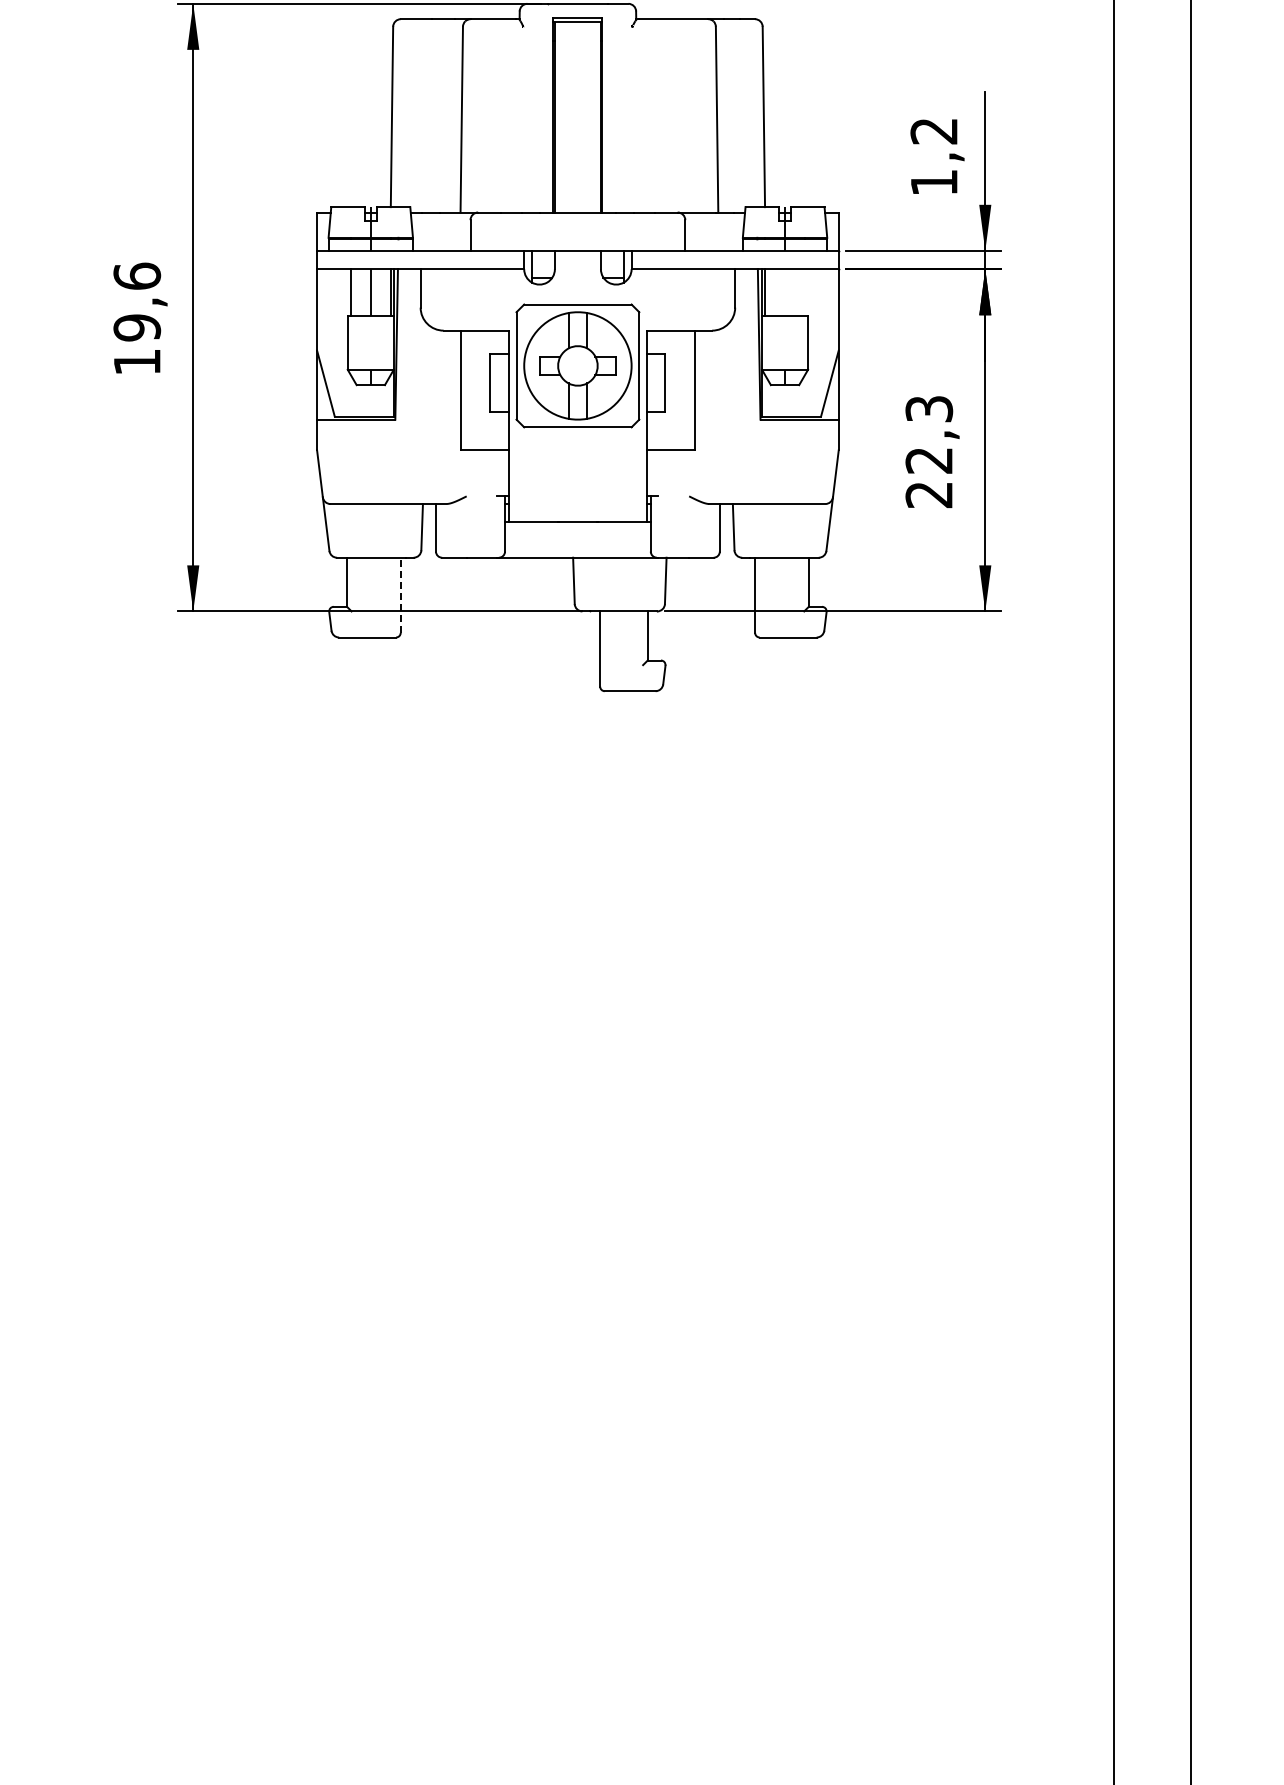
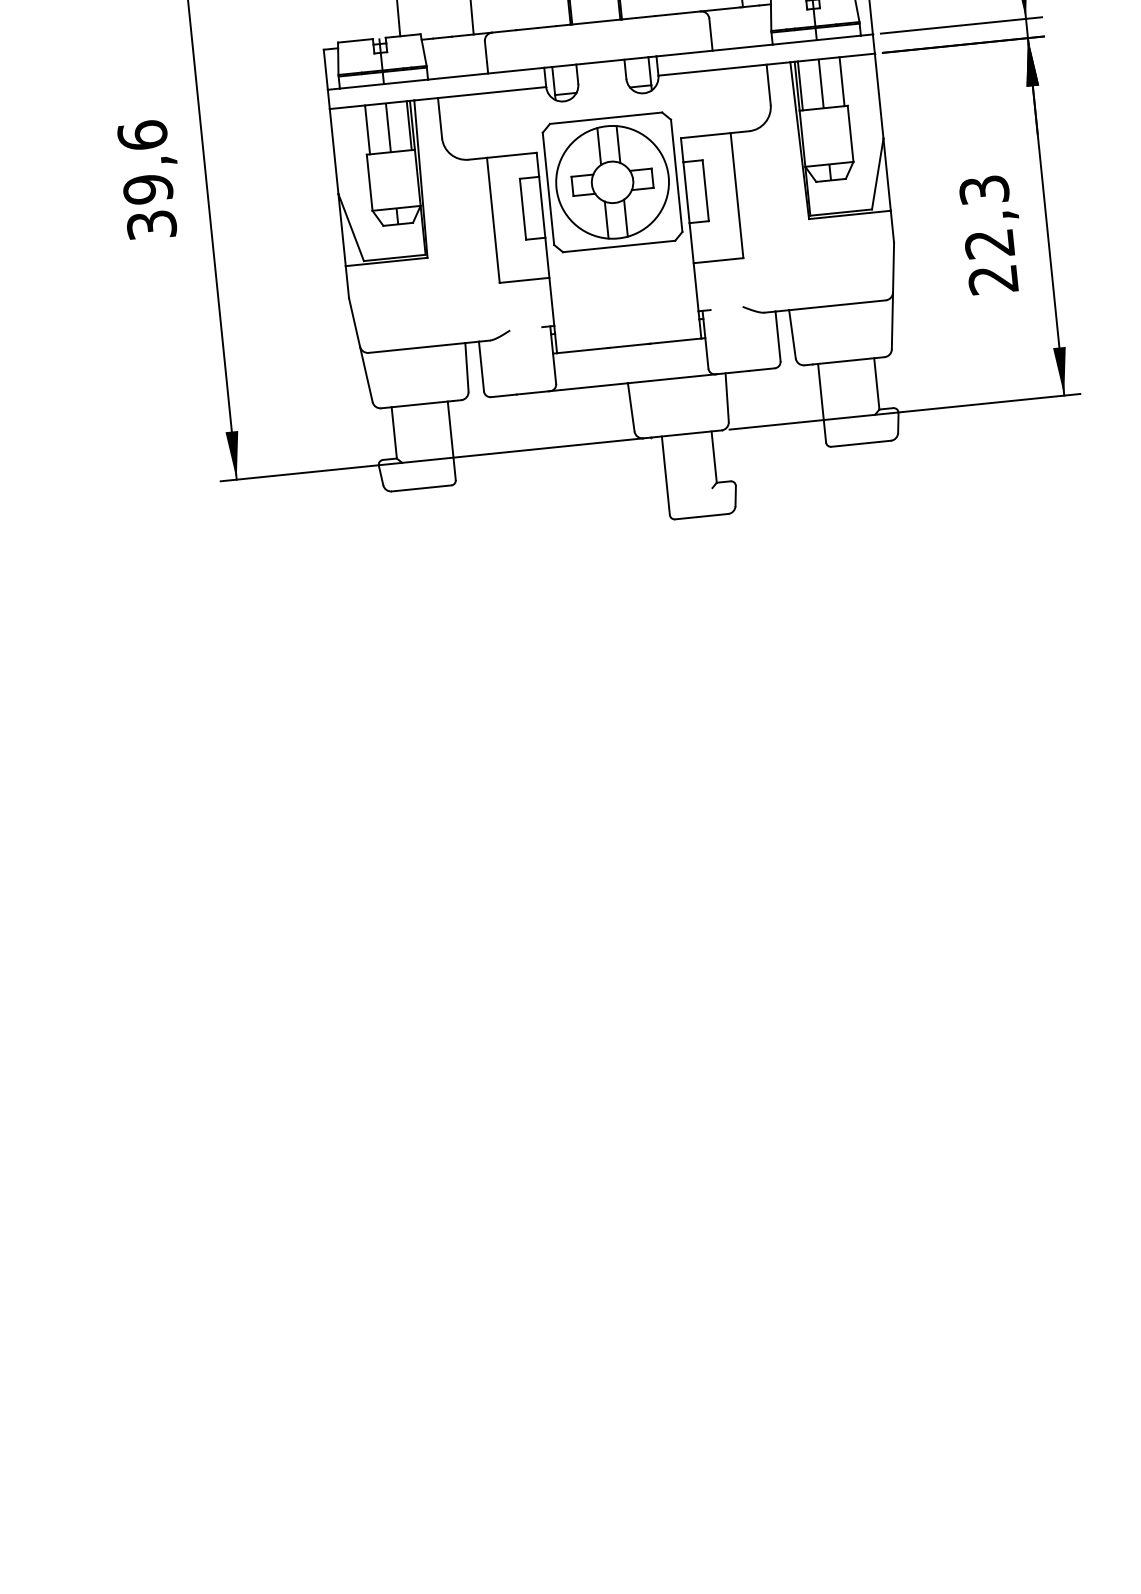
line: (785, 292) -> (821, 83), added
line: (804, 292) -> (841, 81), added
text: (137, 362) -> (152, 225), 19,6 -> 39,6
line: (400, 595) -> (451, 441), dashed -> solid

